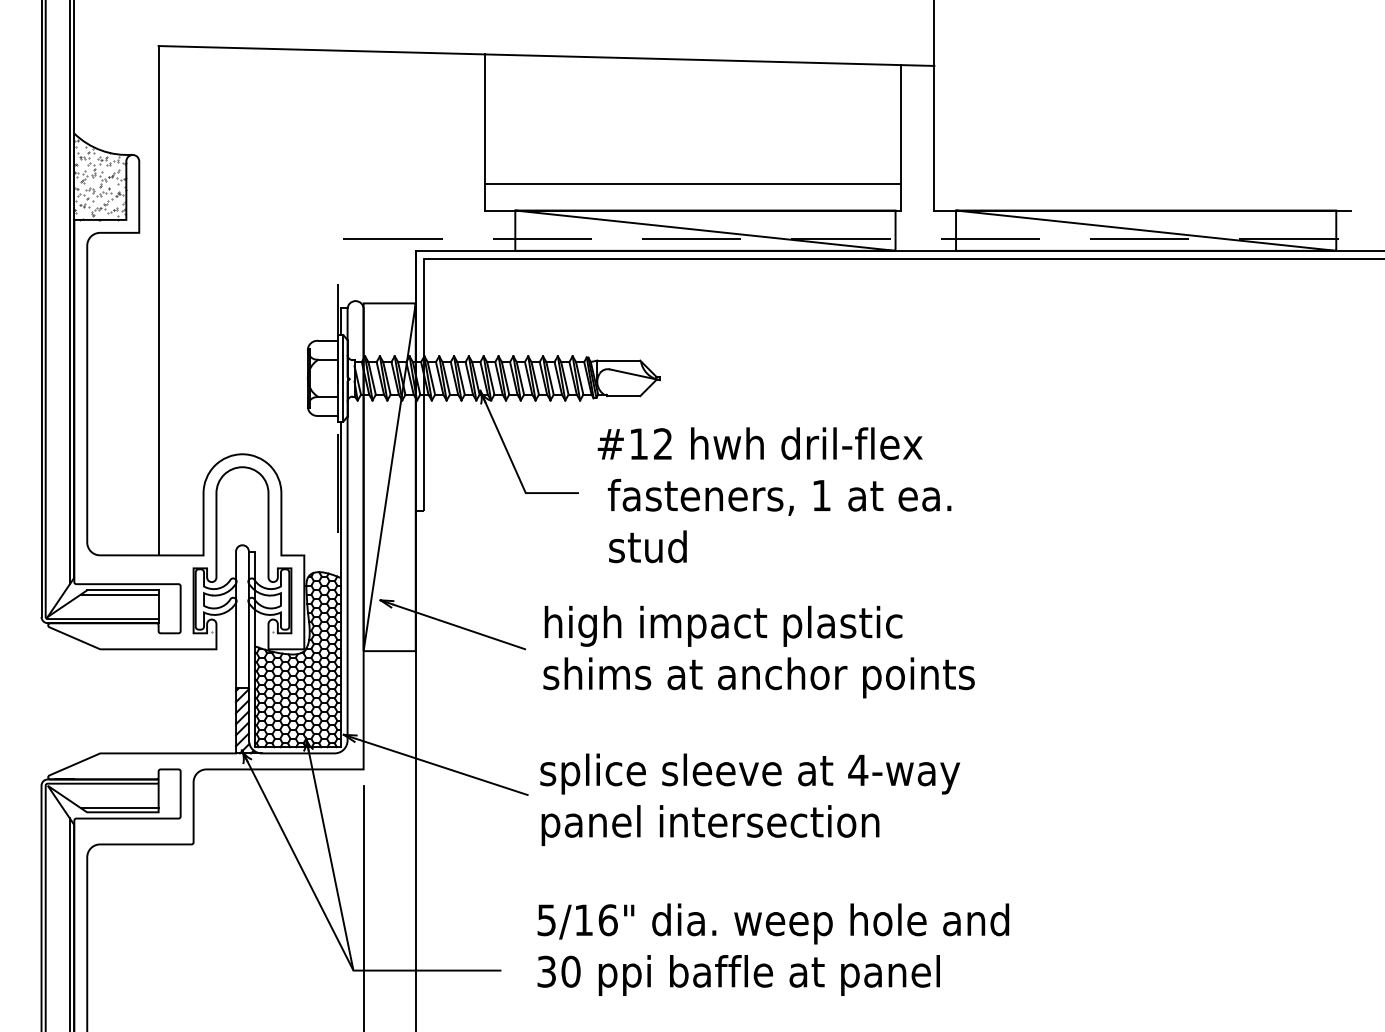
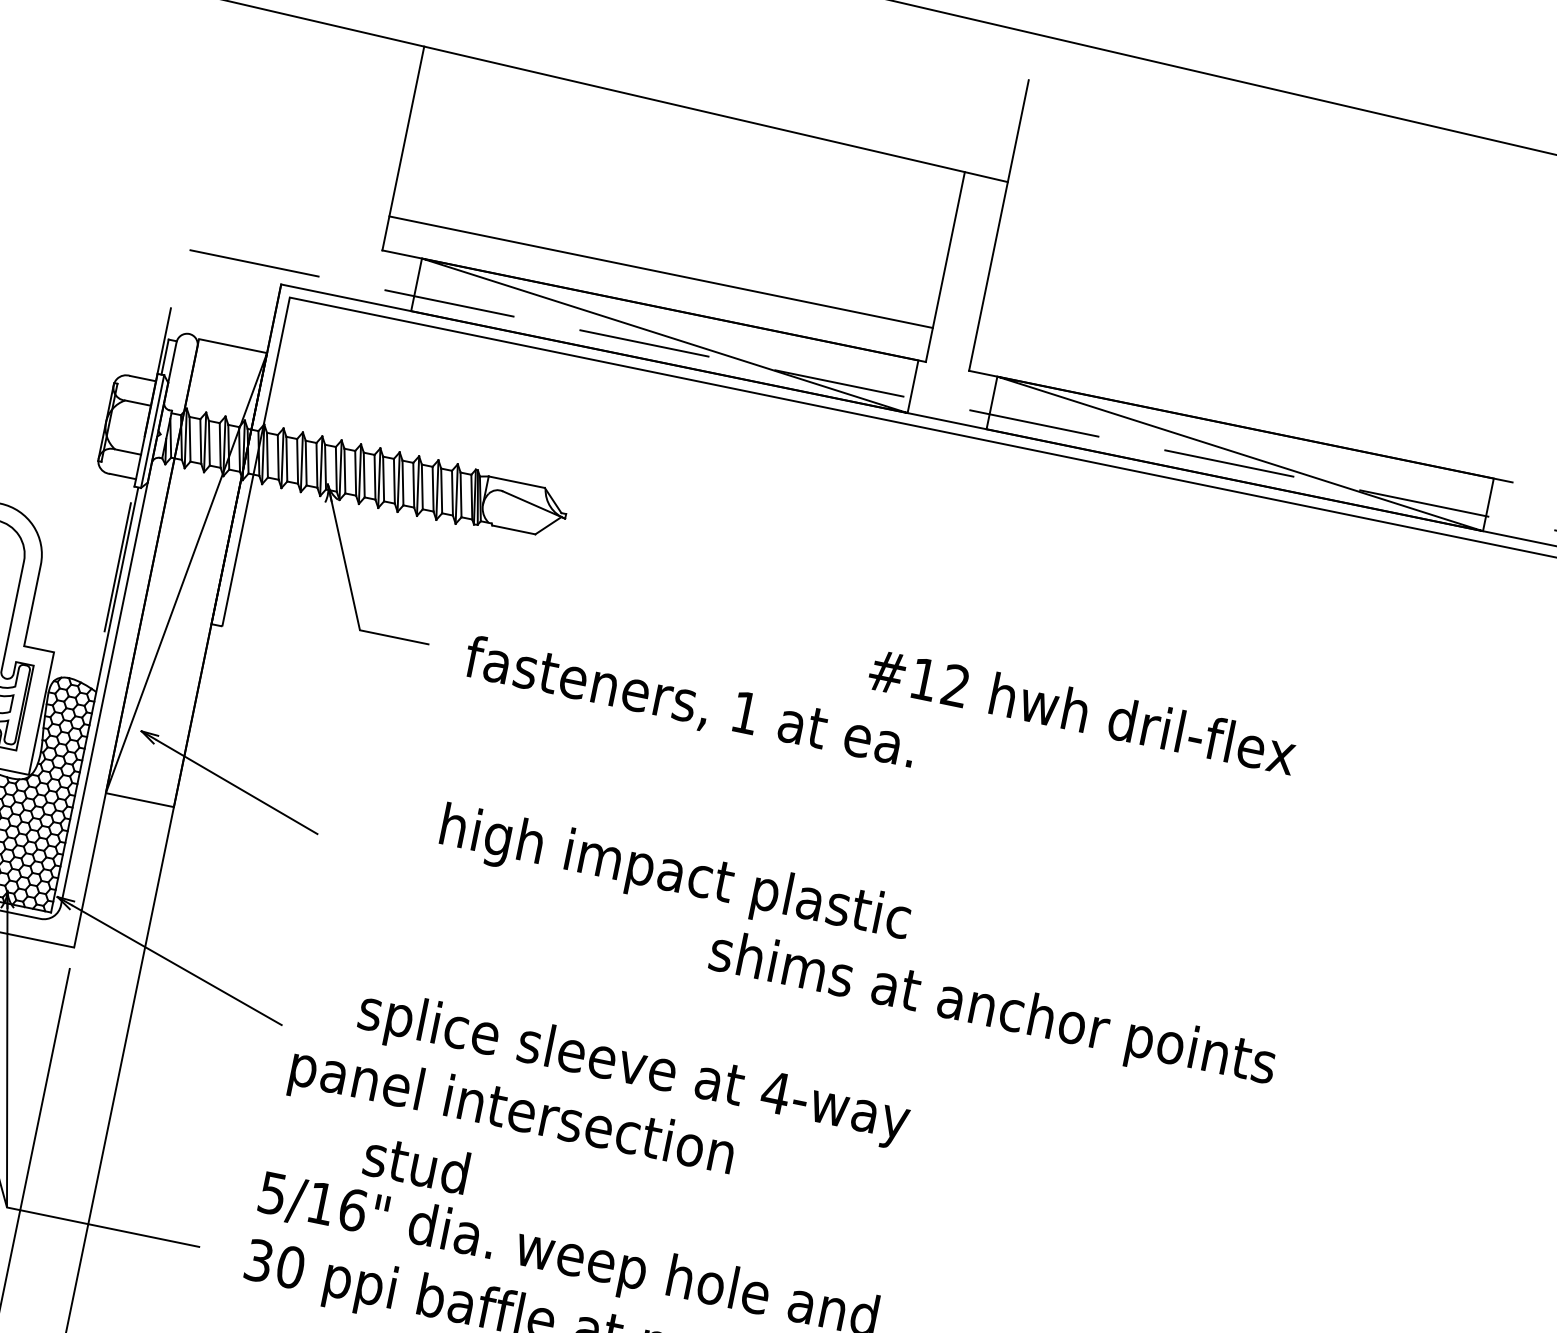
text: (759, 443) -> (1081, 710), moved
text: (647, 546) -> (416, 1163), moved
text: (723, 625) -> (675, 875), moved
text: (758, 677) -> (991, 1010), moved
text: (749, 773) -> (633, 1067), moved

